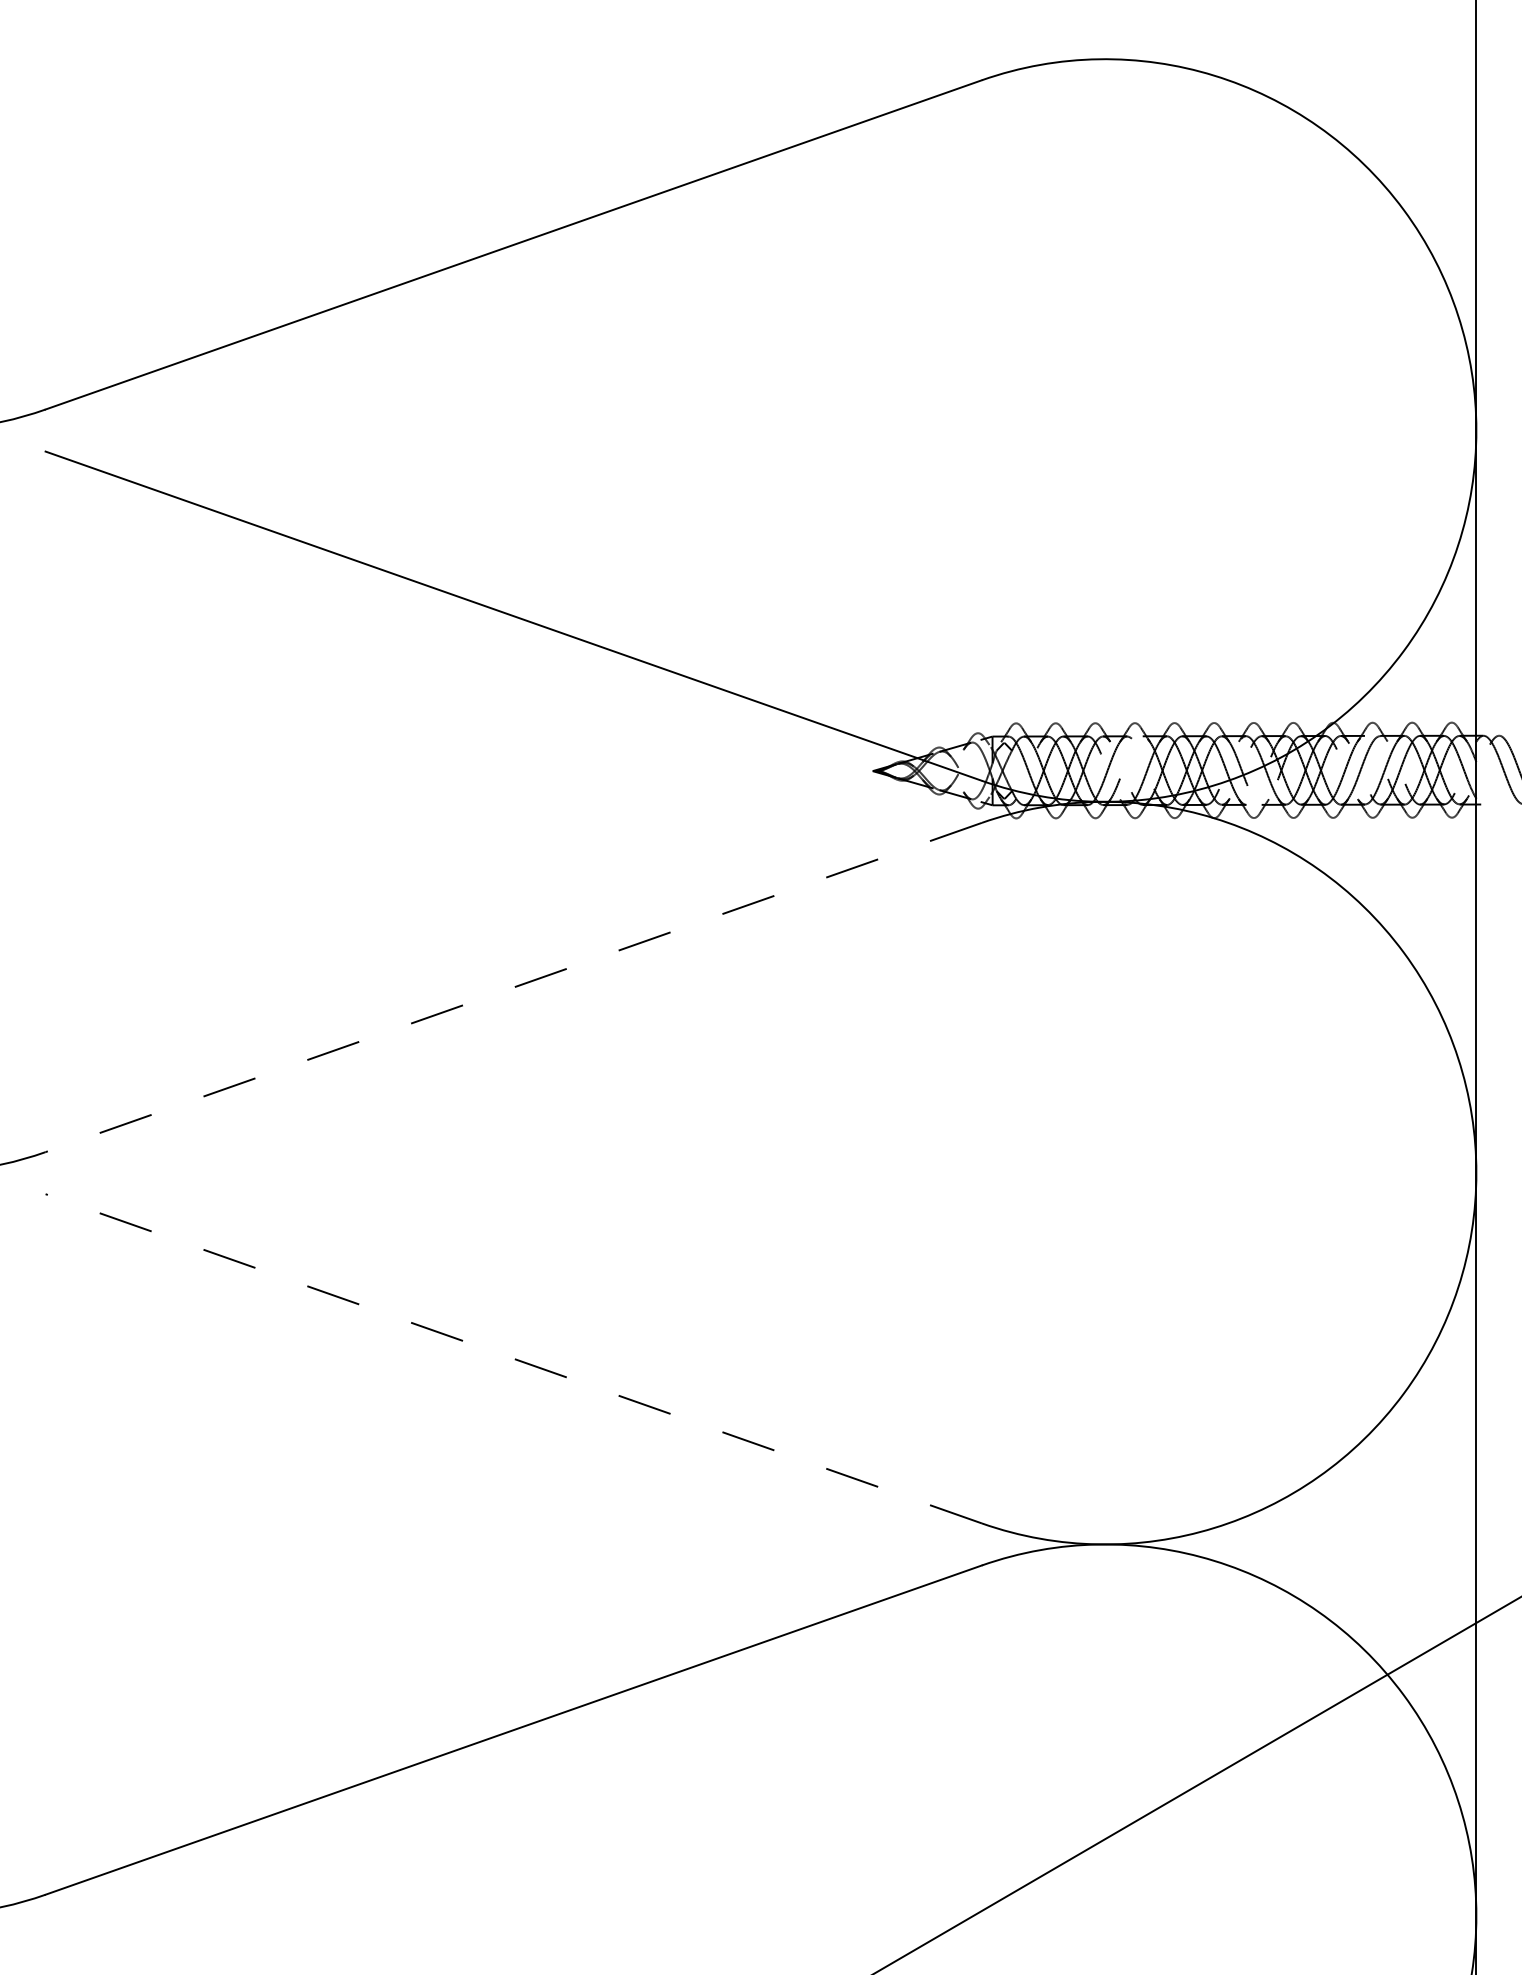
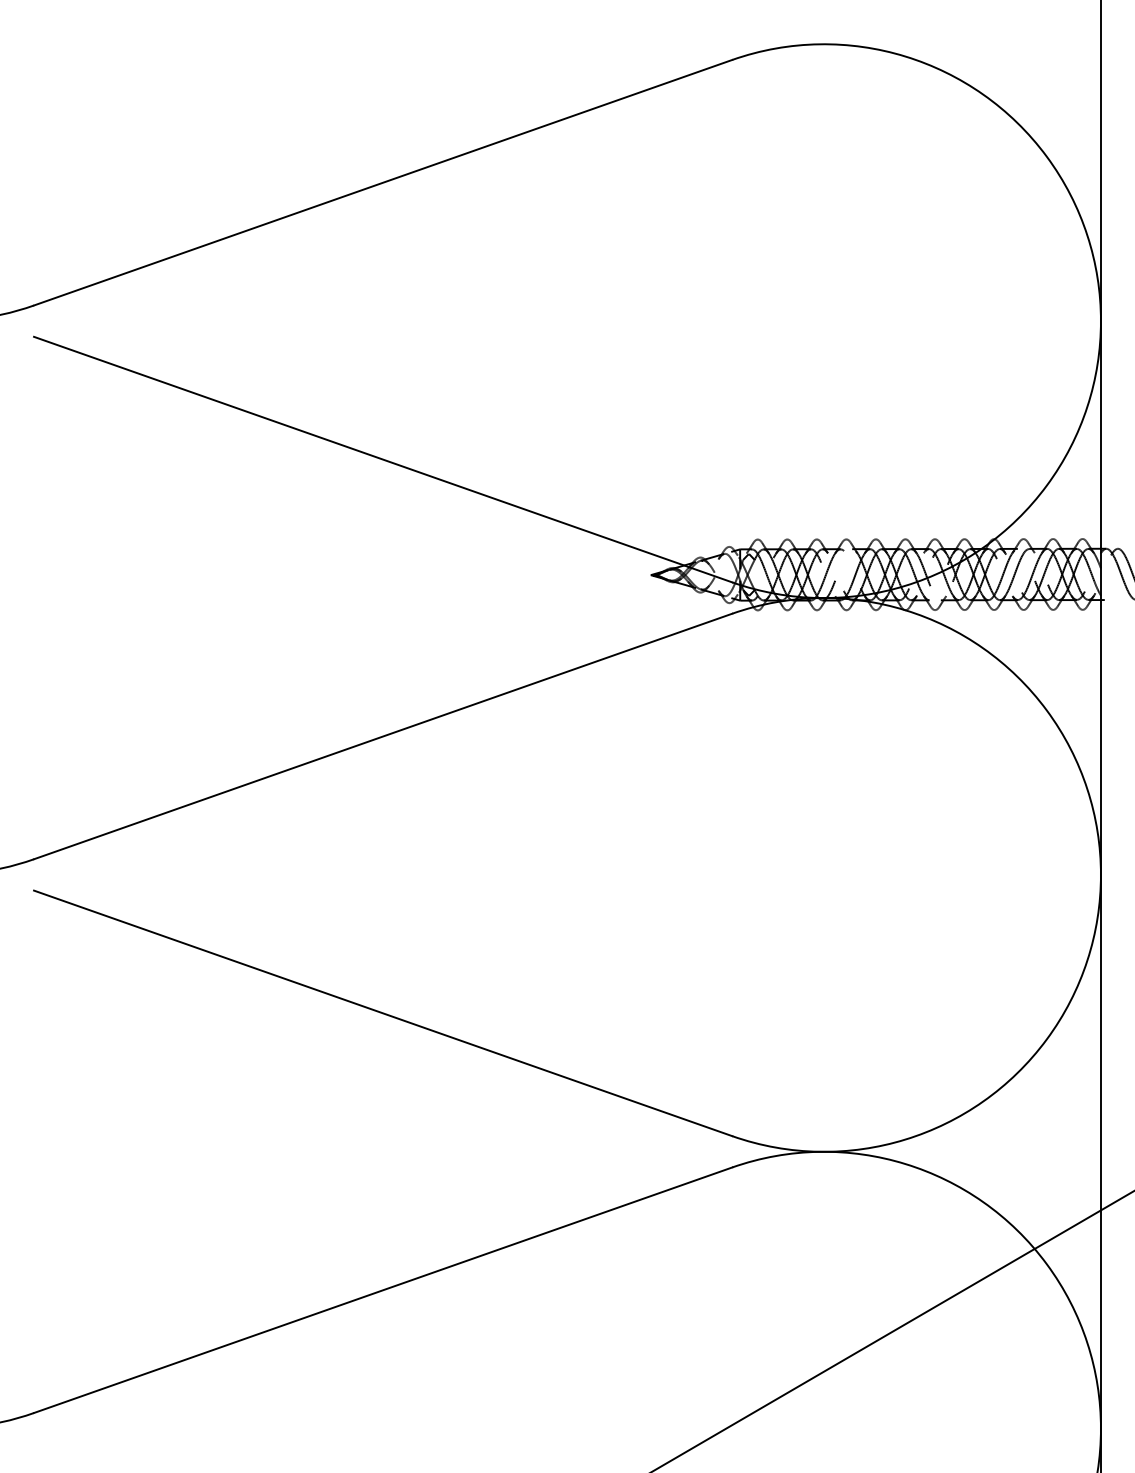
line: (513, 987) -> (382, 736), dashed -> solid
line: (513, 1358) -> (382, 1013), dashed -> solid

